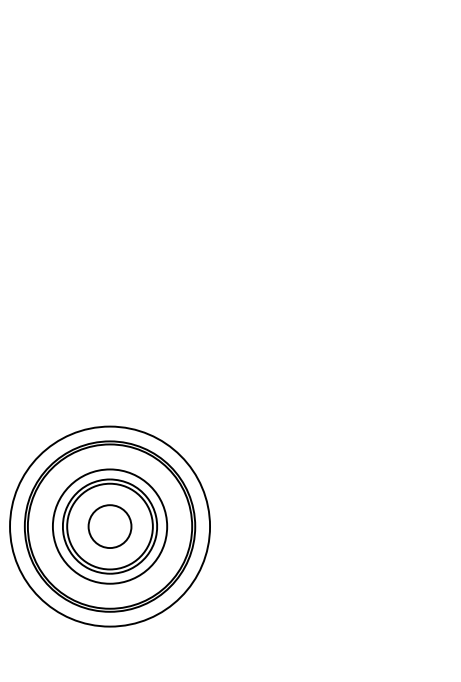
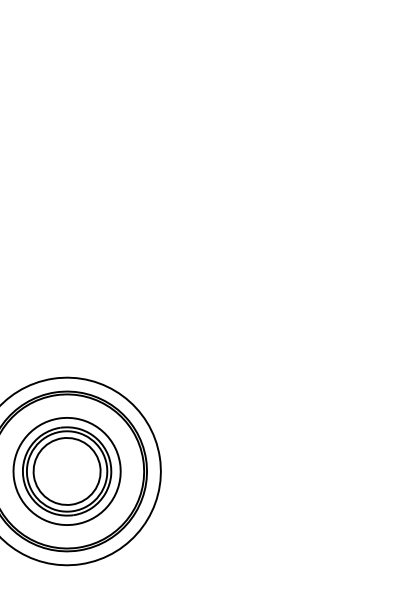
circle: (109, 526) -> (66, 471), size x1.67

